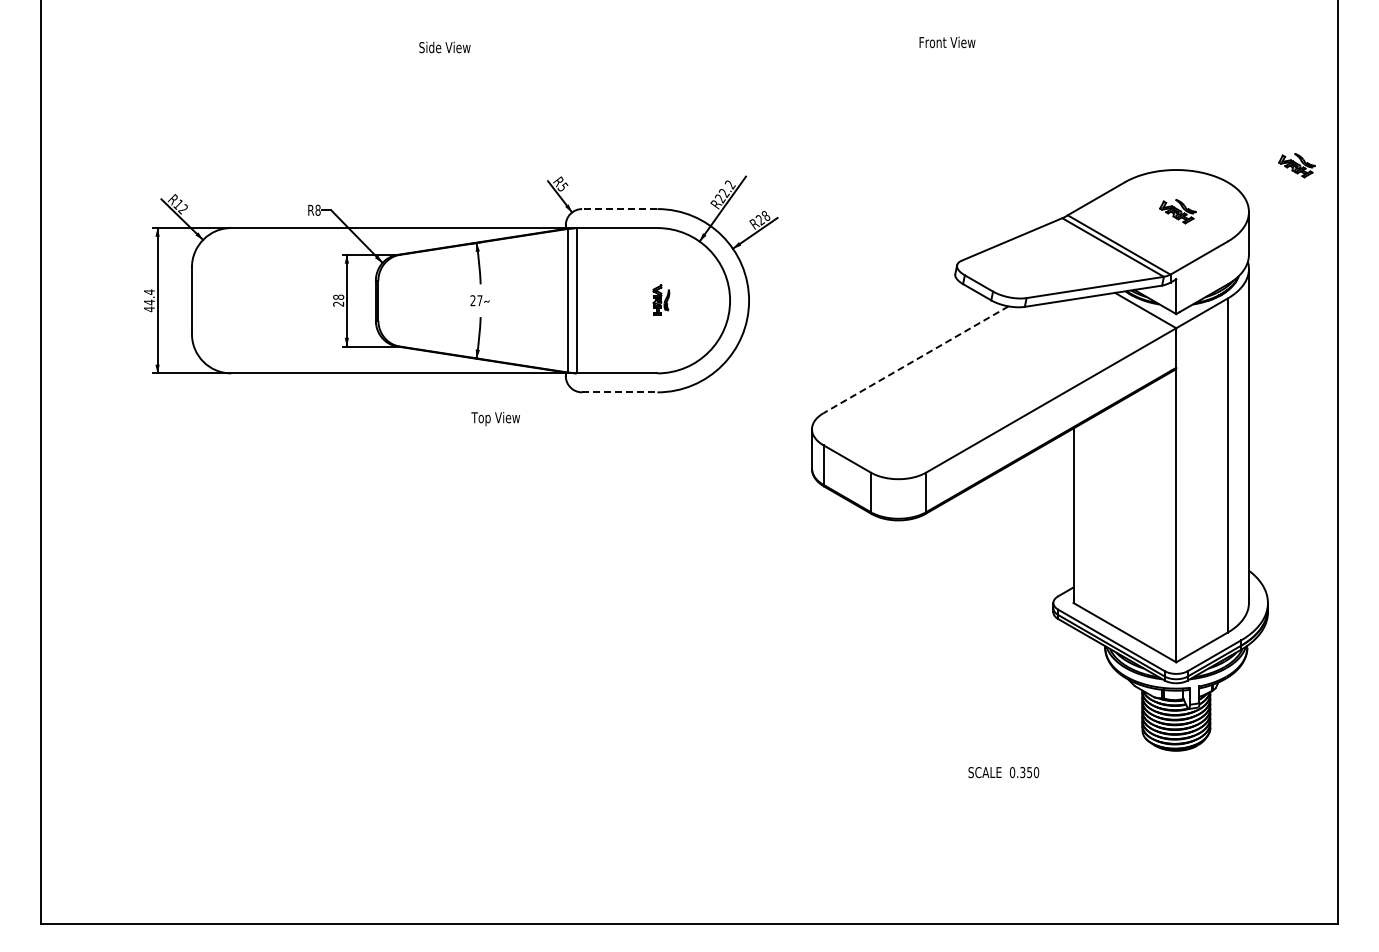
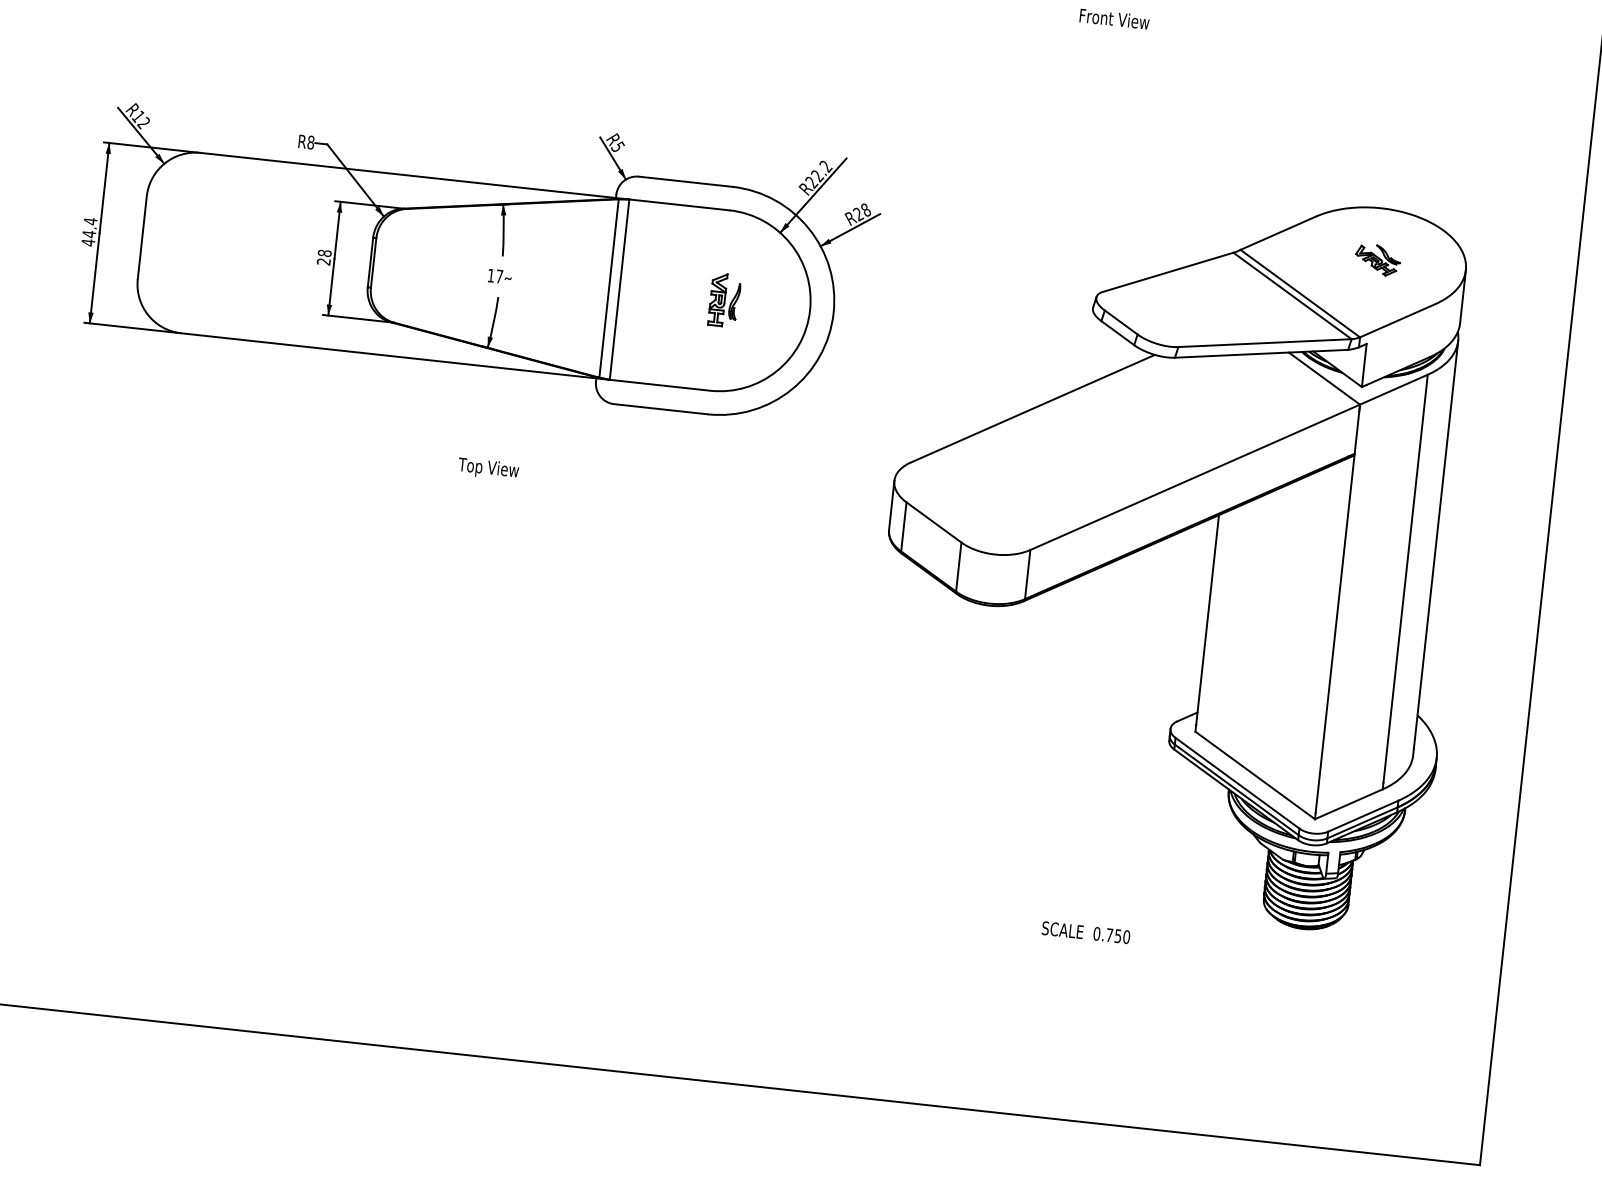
part: (1296, 165) -> (1531, 218), removed
line: (619, 209) -> (685, 182), dashed -> solid
part: (661, 299) -> (725, 299), size x1.43
text: (472, 300) -> (490, 275), 27 -> 17
line: (916, 359) -> (1033, 408), dashed -> solid
line: (619, 392) -> (660, 409), dashed -> solid
text: (495, 418) -> (488, 468), moved
text: (1022, 772) -> (1109, 935), 0.350 -> 0.750

